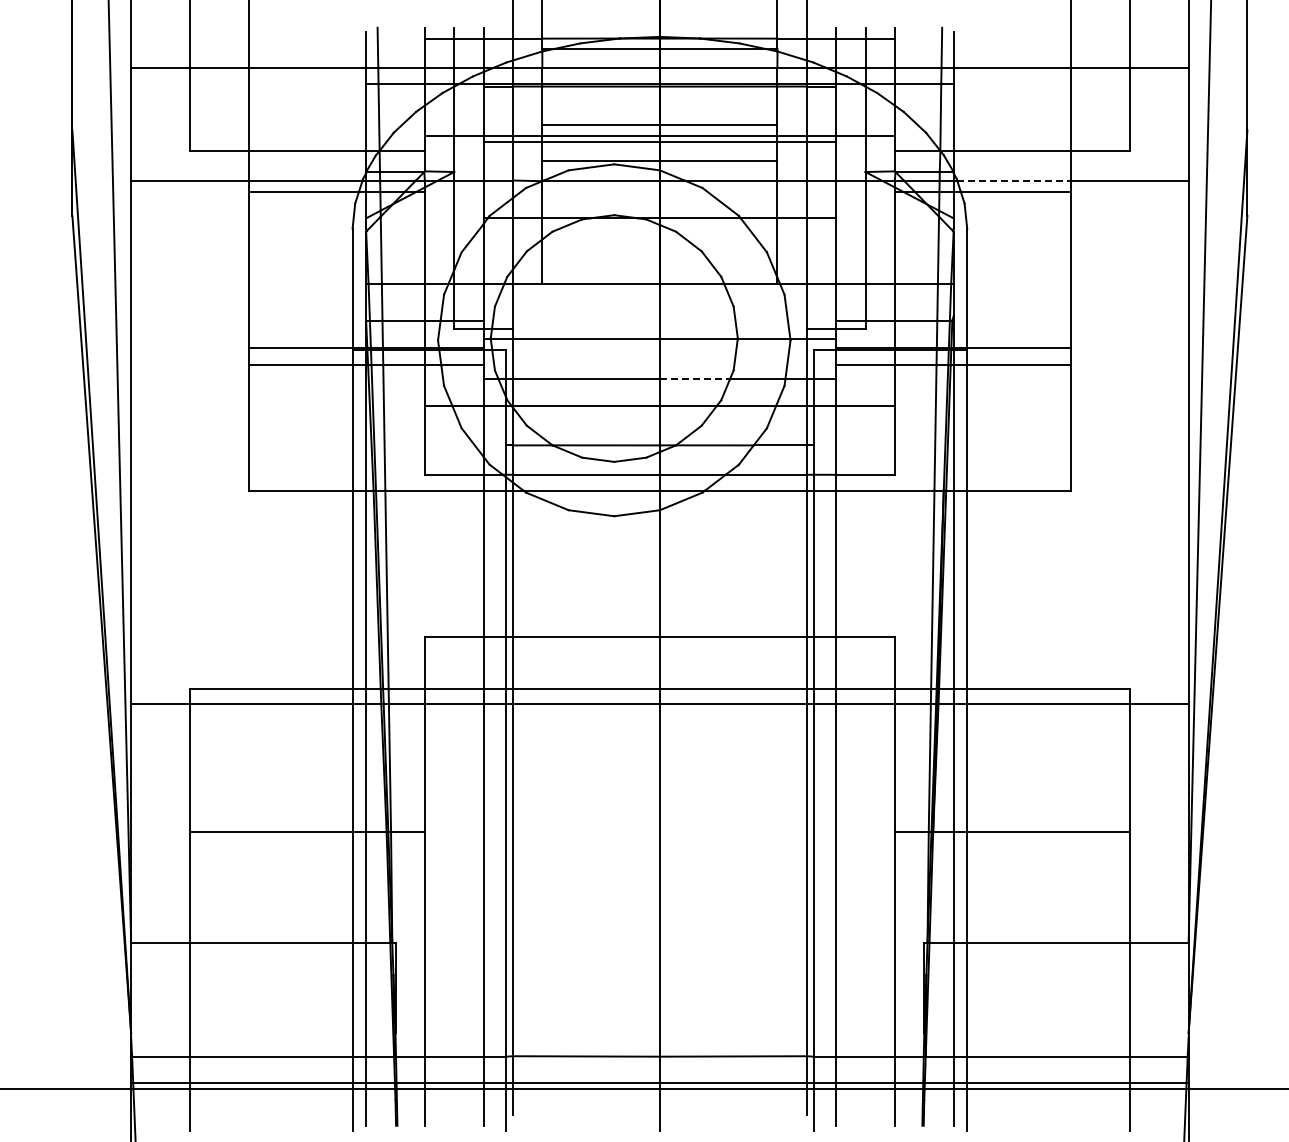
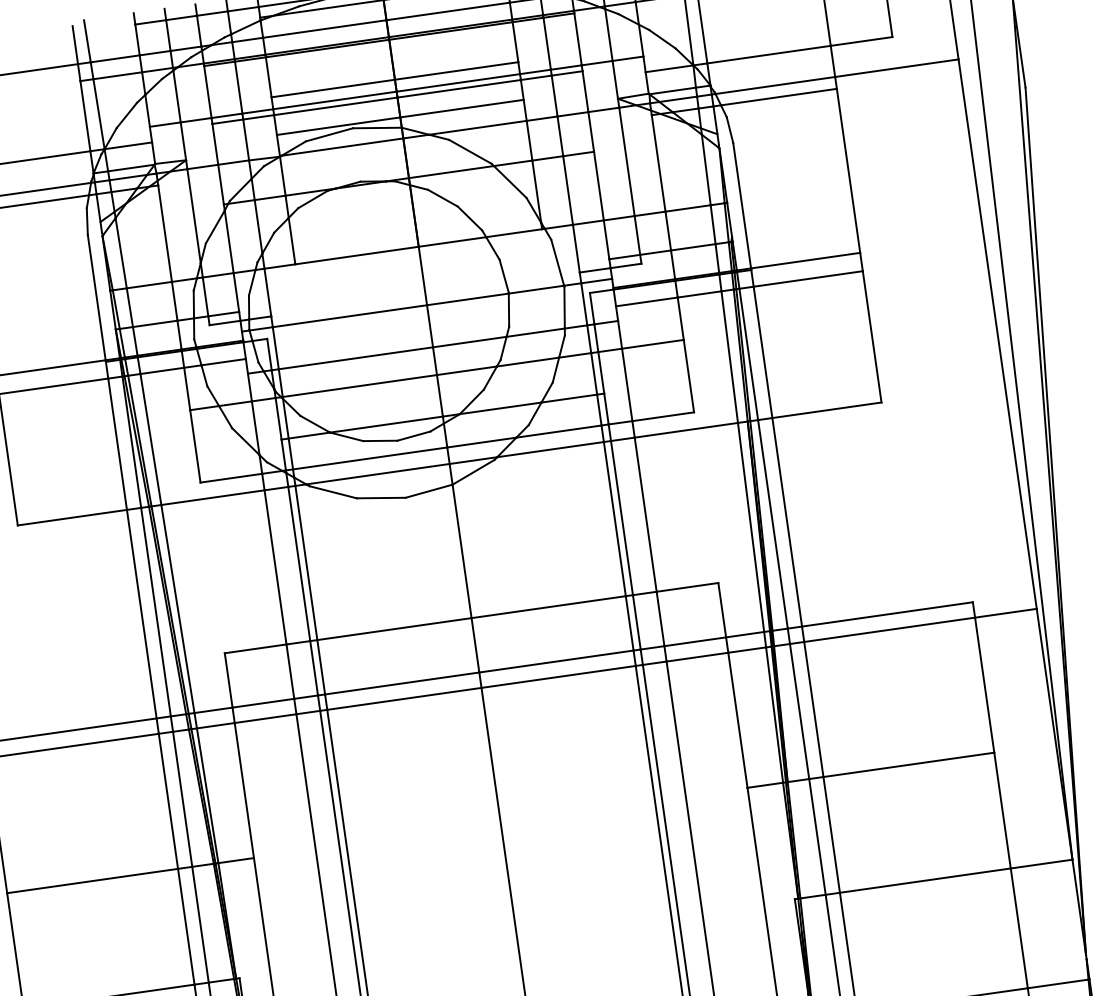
line: (1014, 180) -> (775, 85), dashed -> solid
line: (695, 379) -> (470, 342), dashed -> solid

